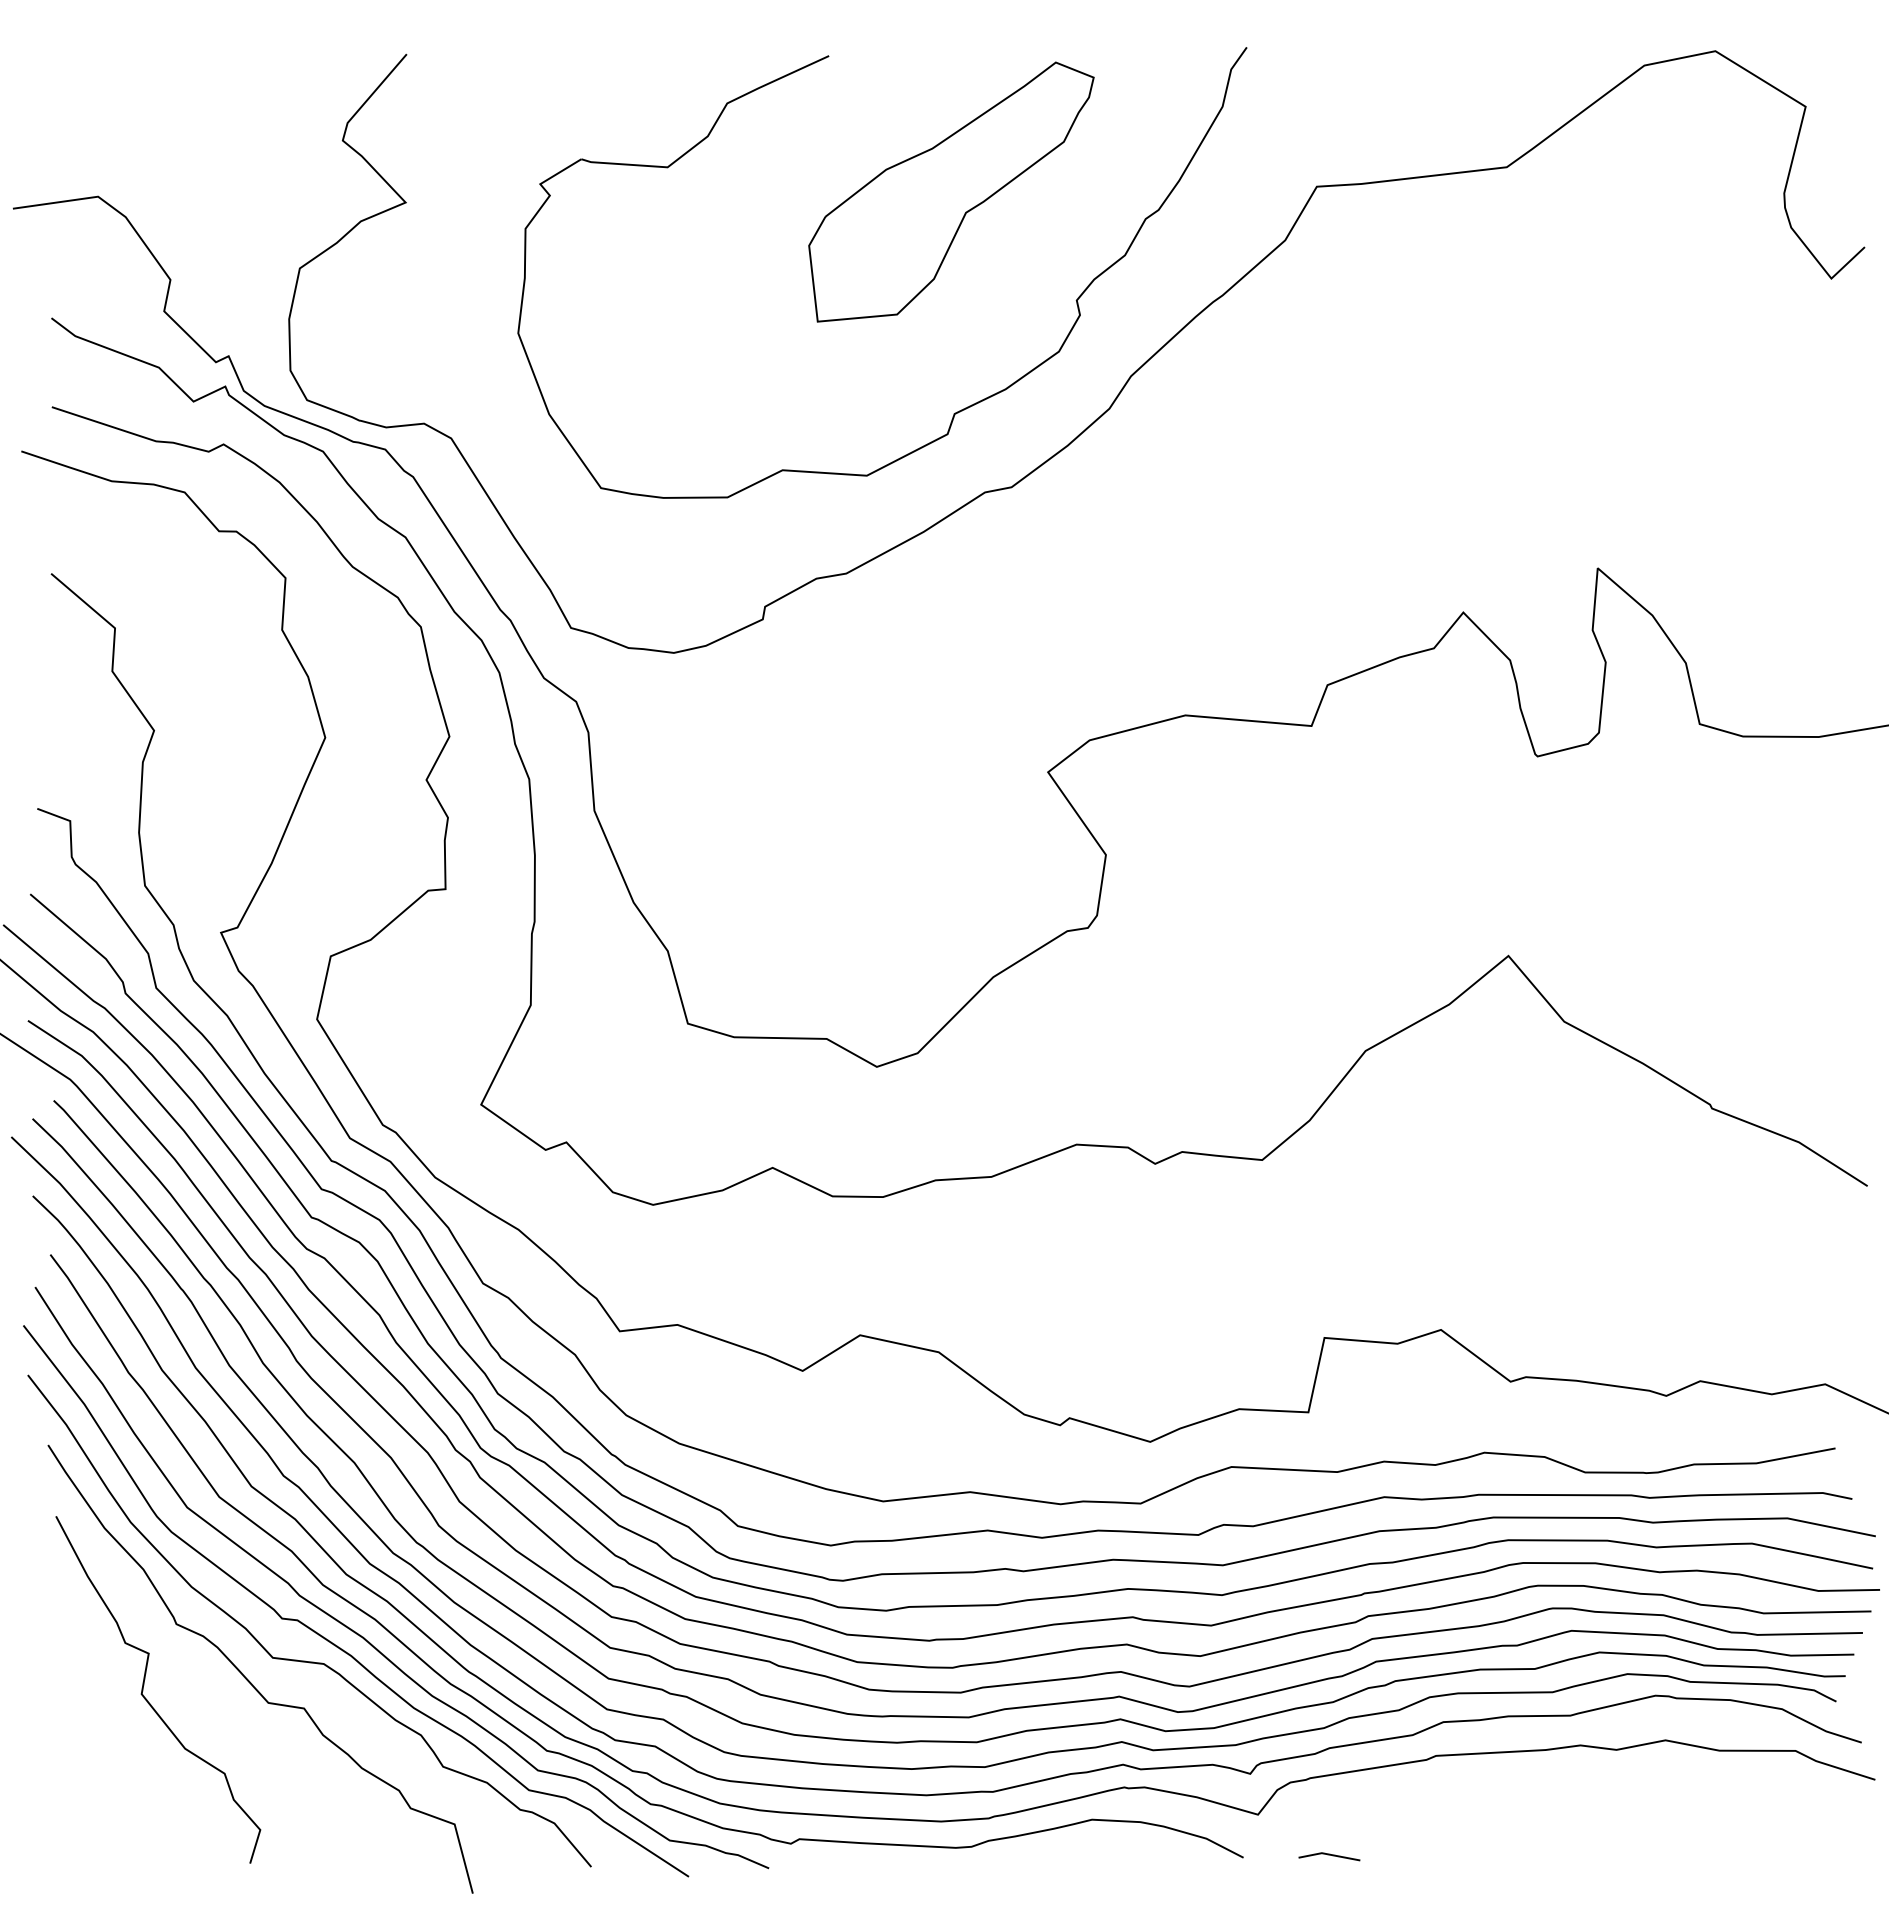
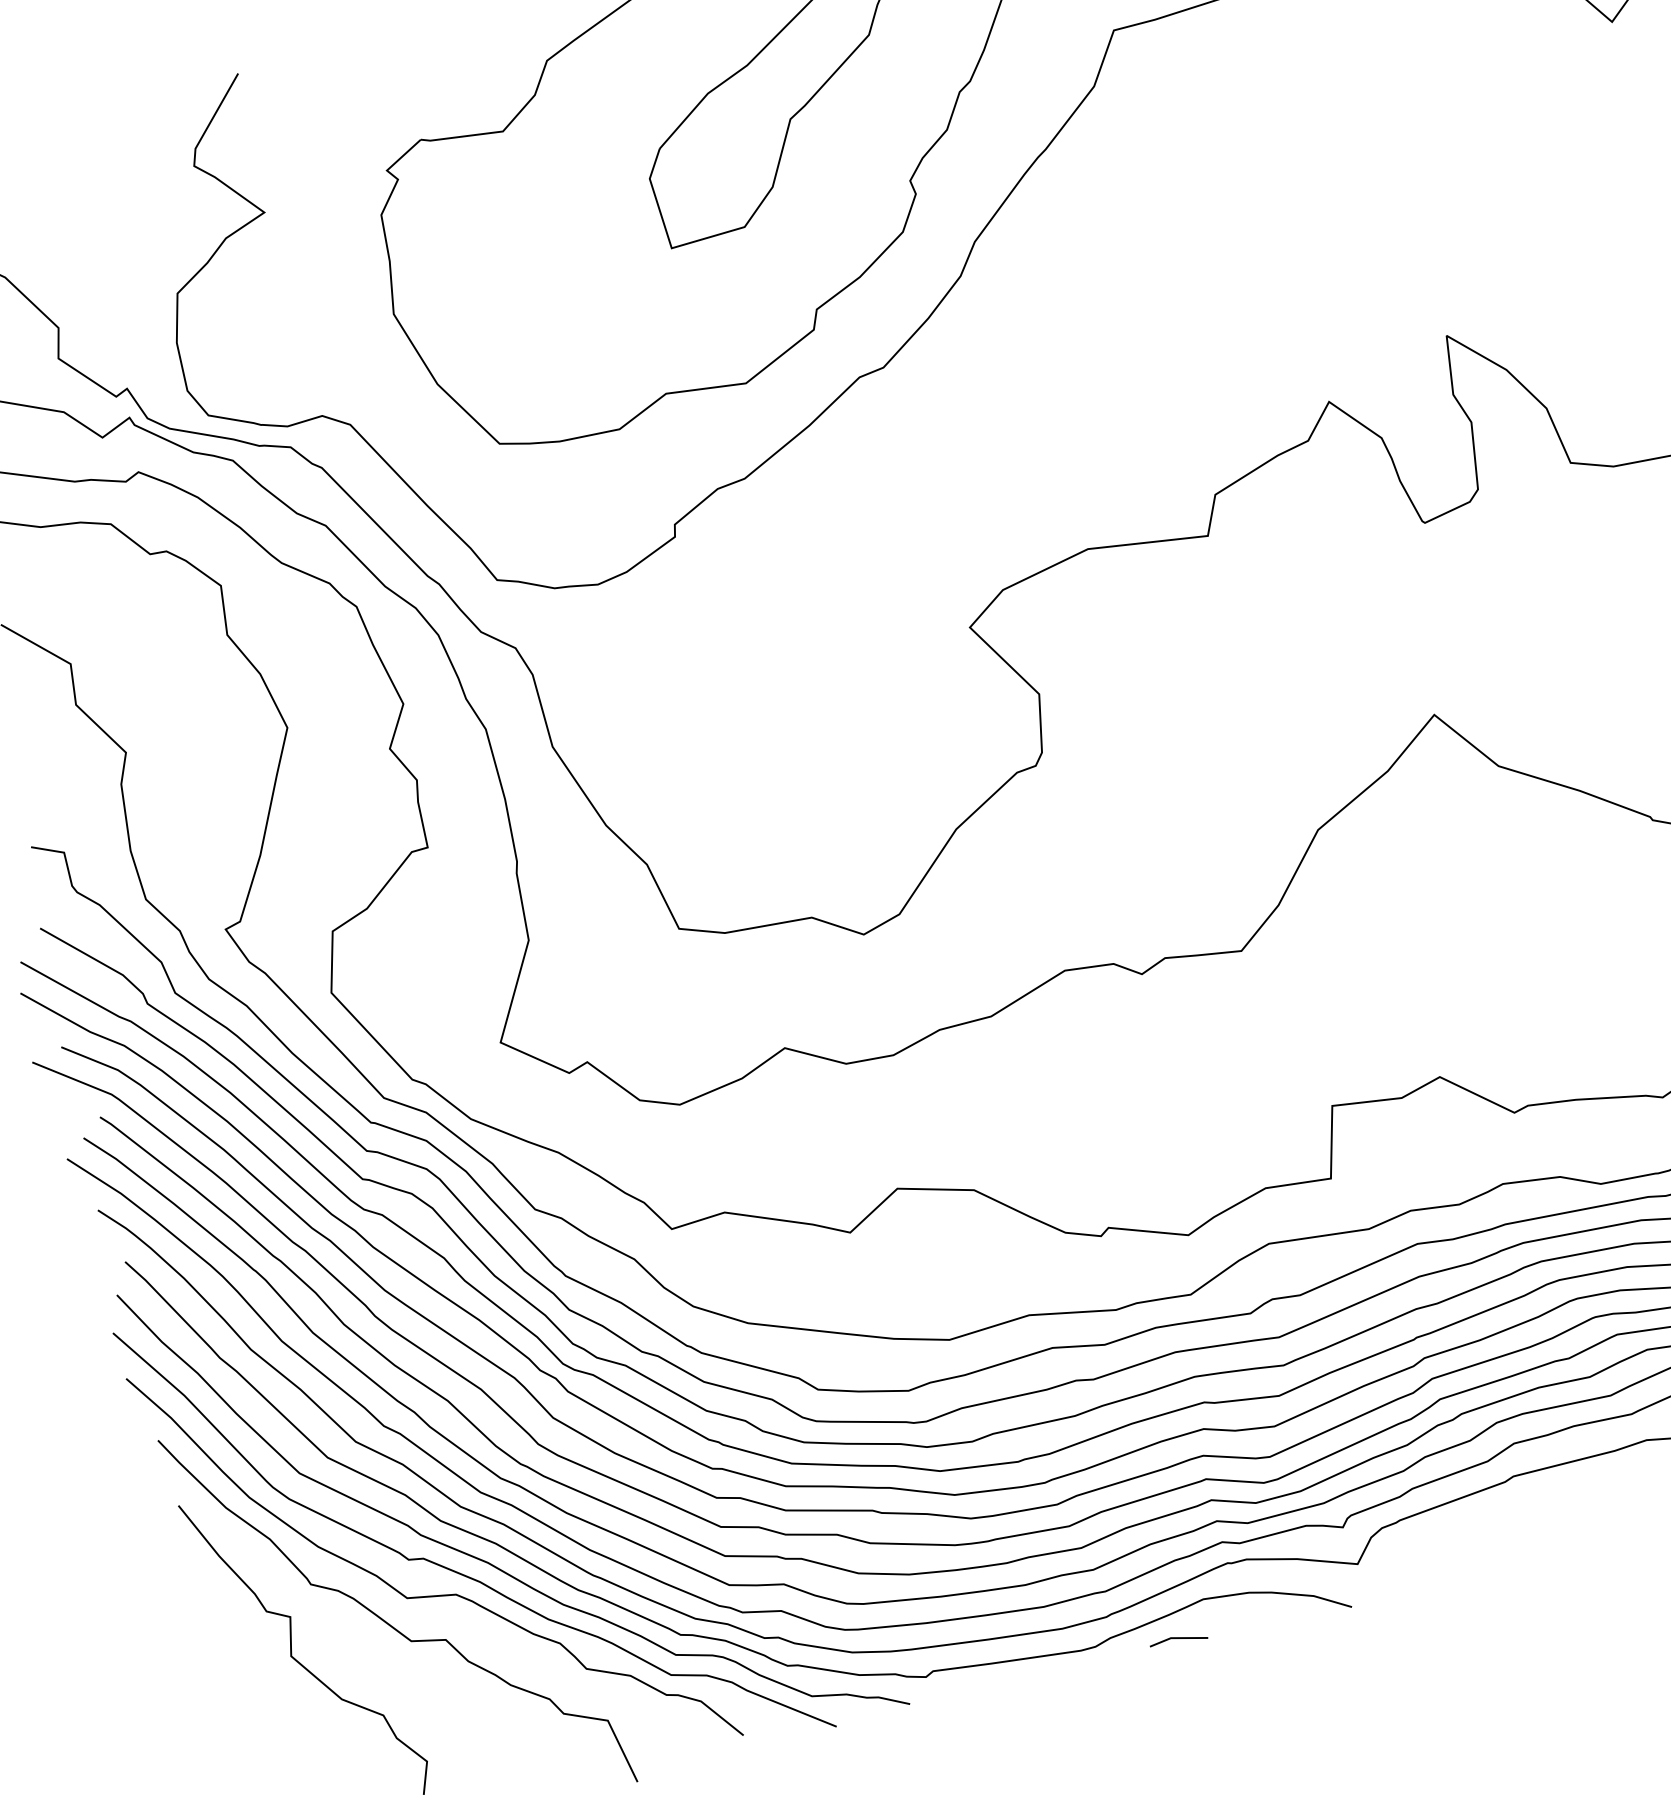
line: (1329, 1855) -> (1178, 1638), moved

